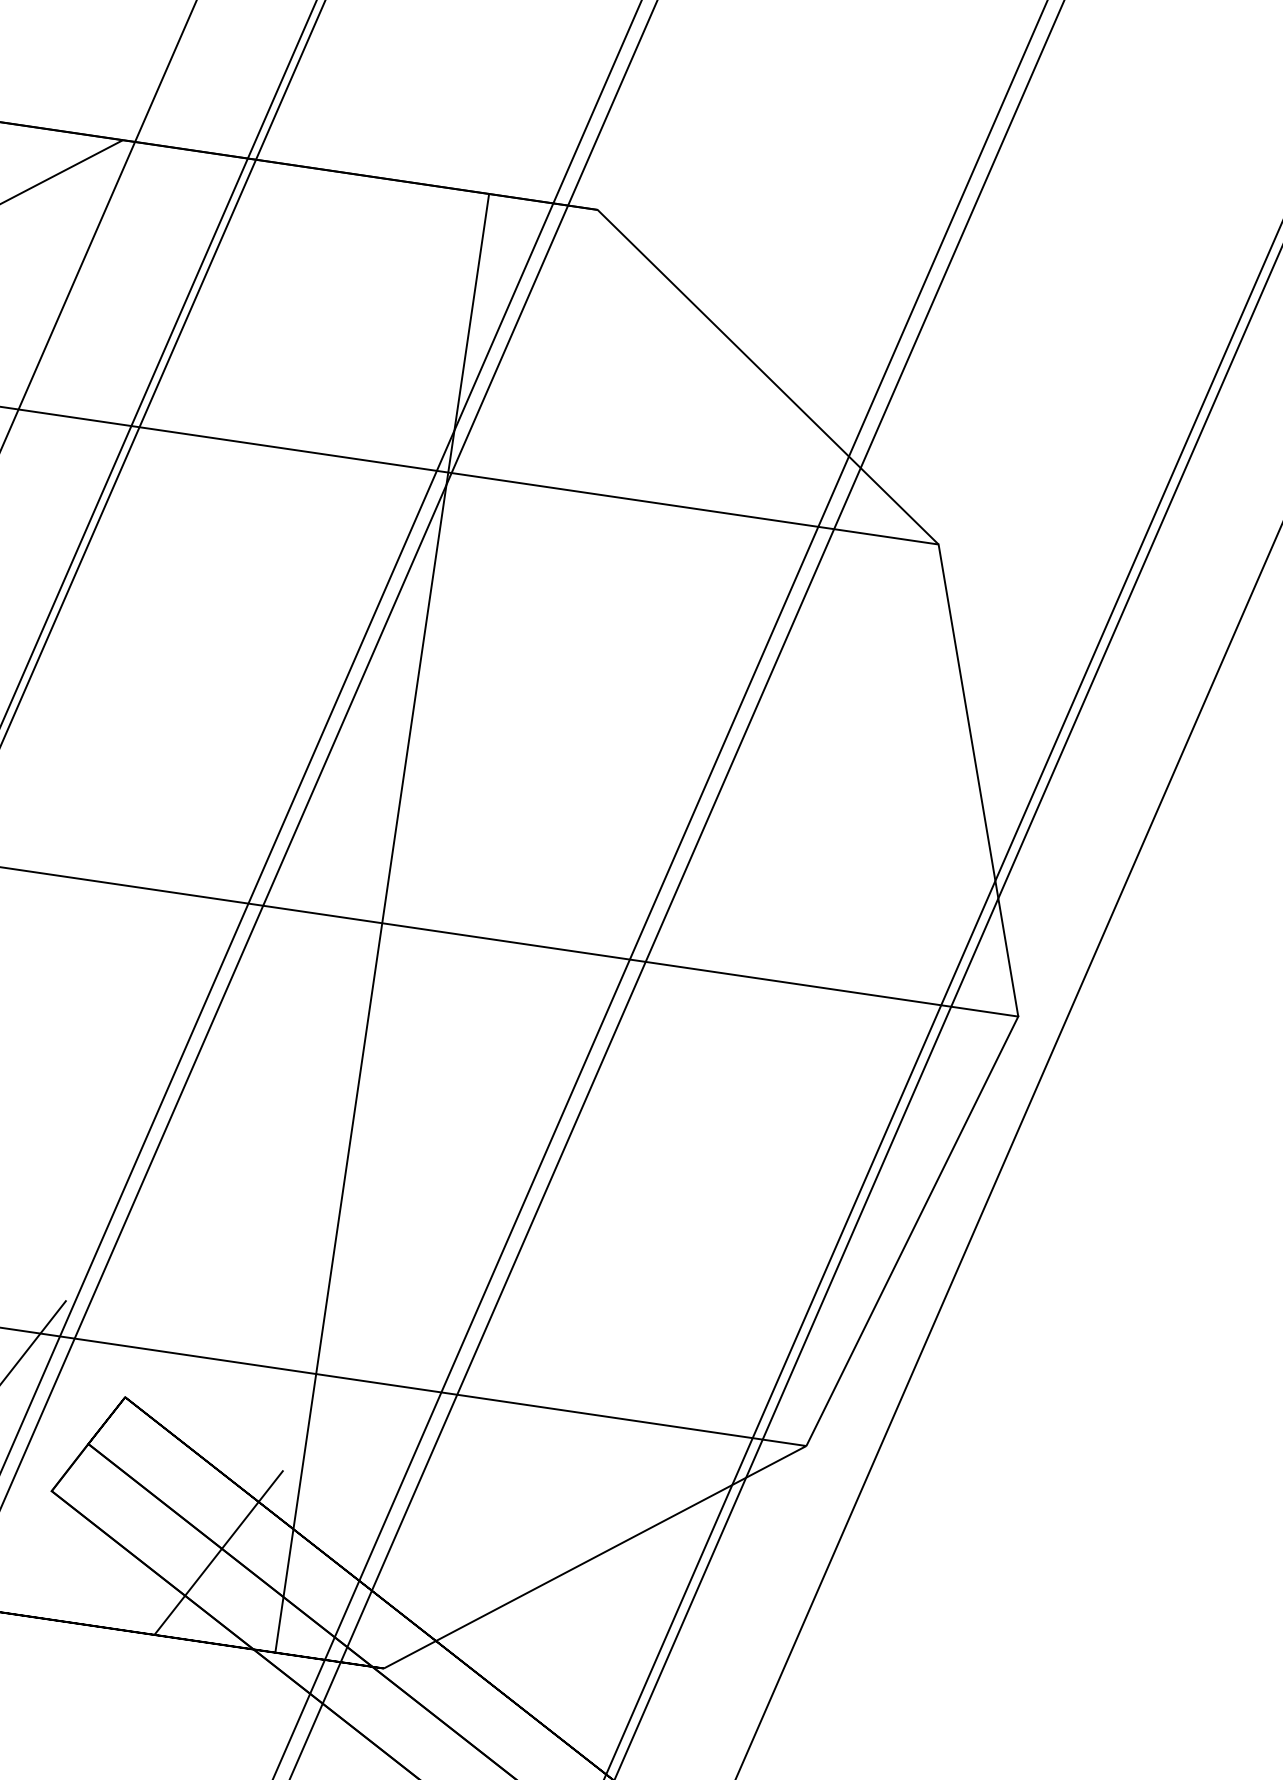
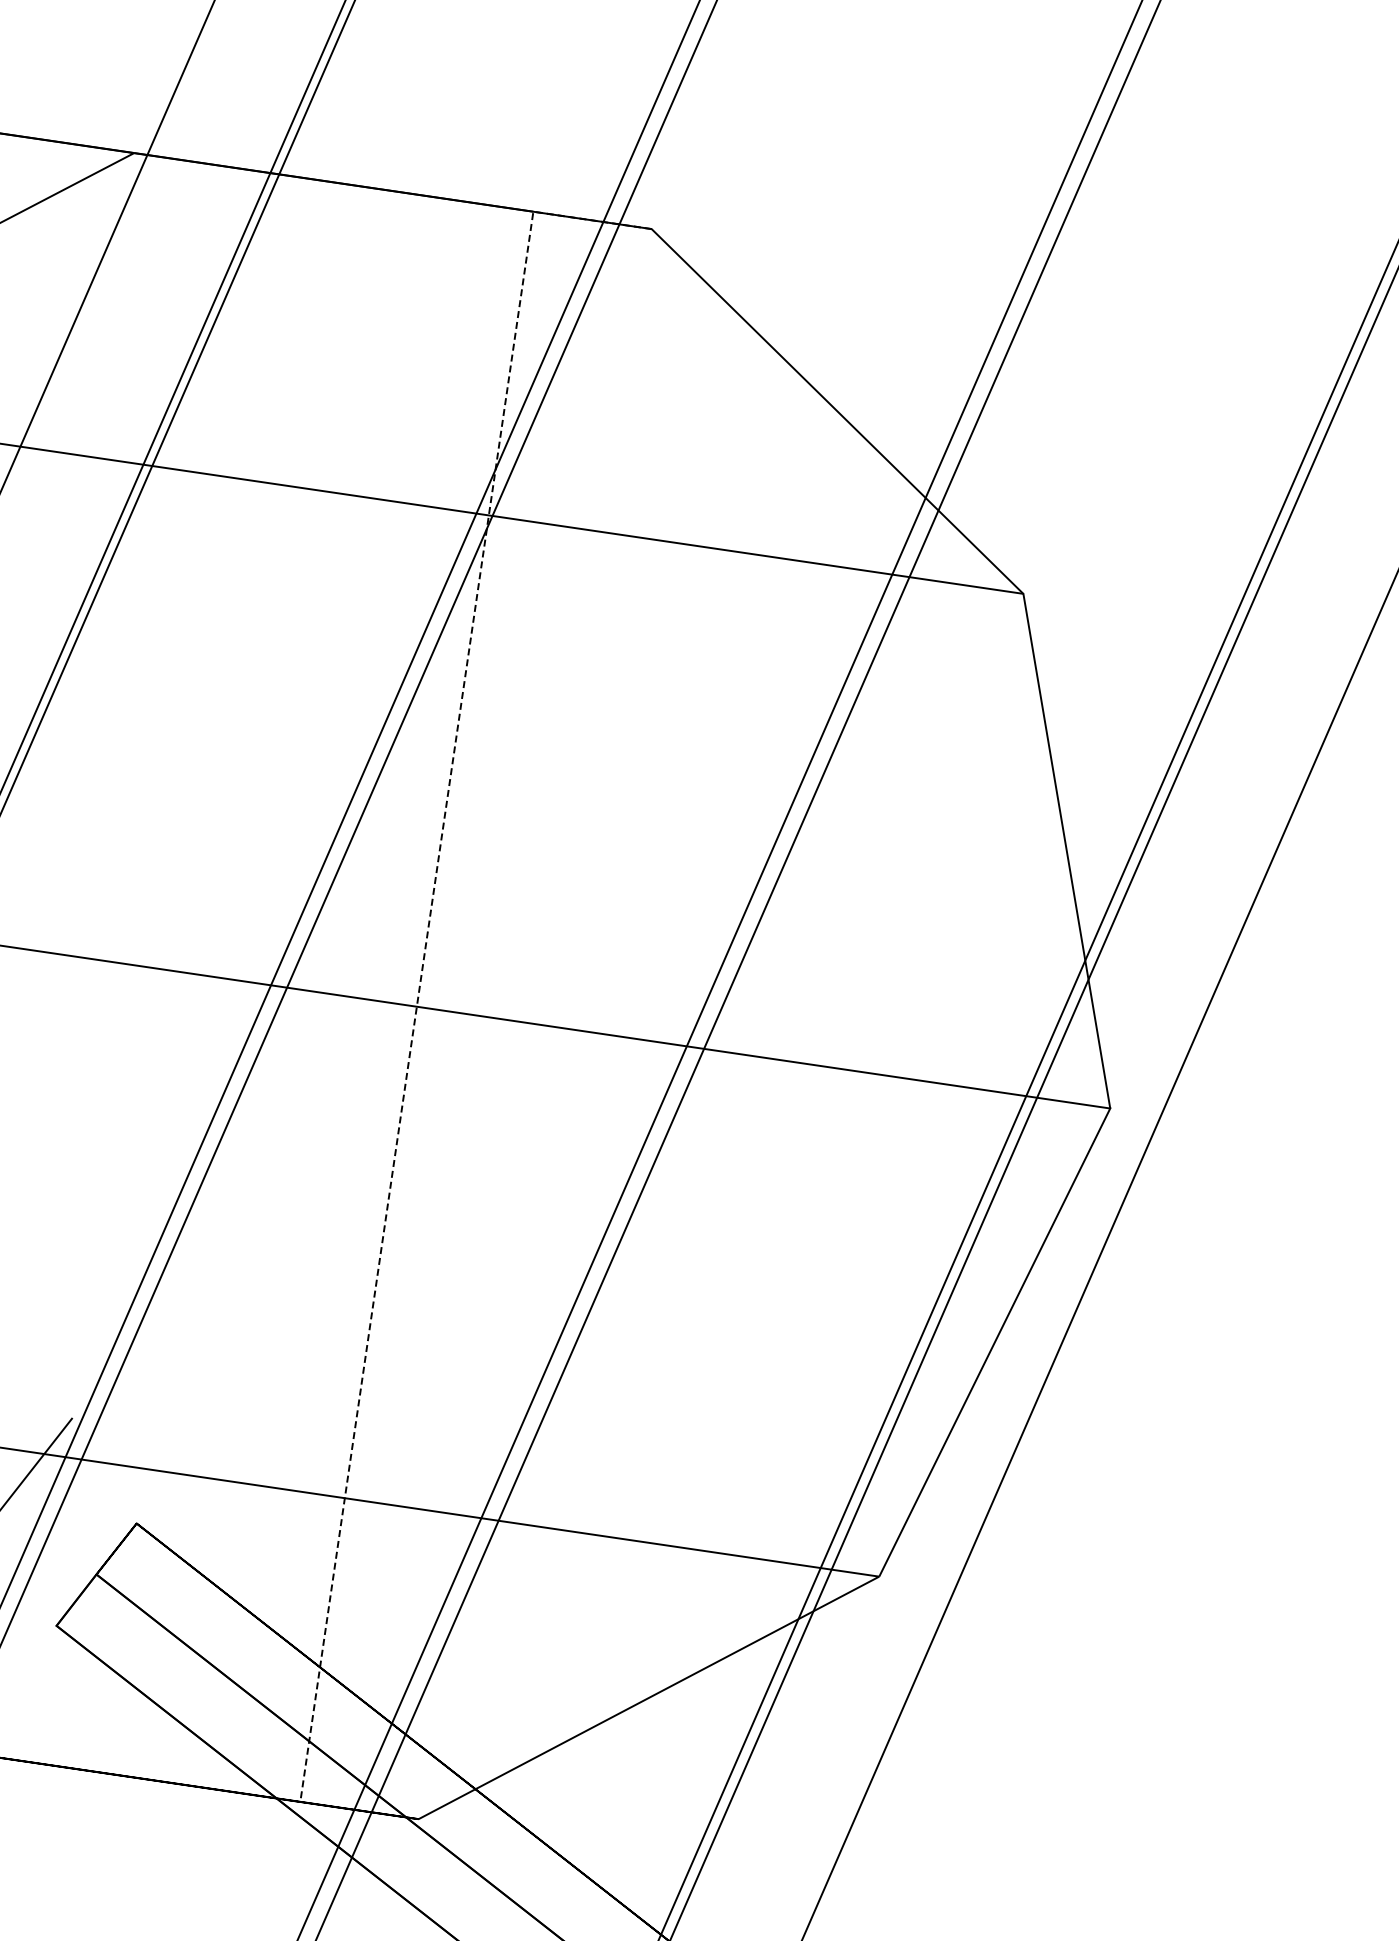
line: (390, 868) -> (425, 947), solid -> dashed
line: (218, 1552) -> (238, 1692), removed

